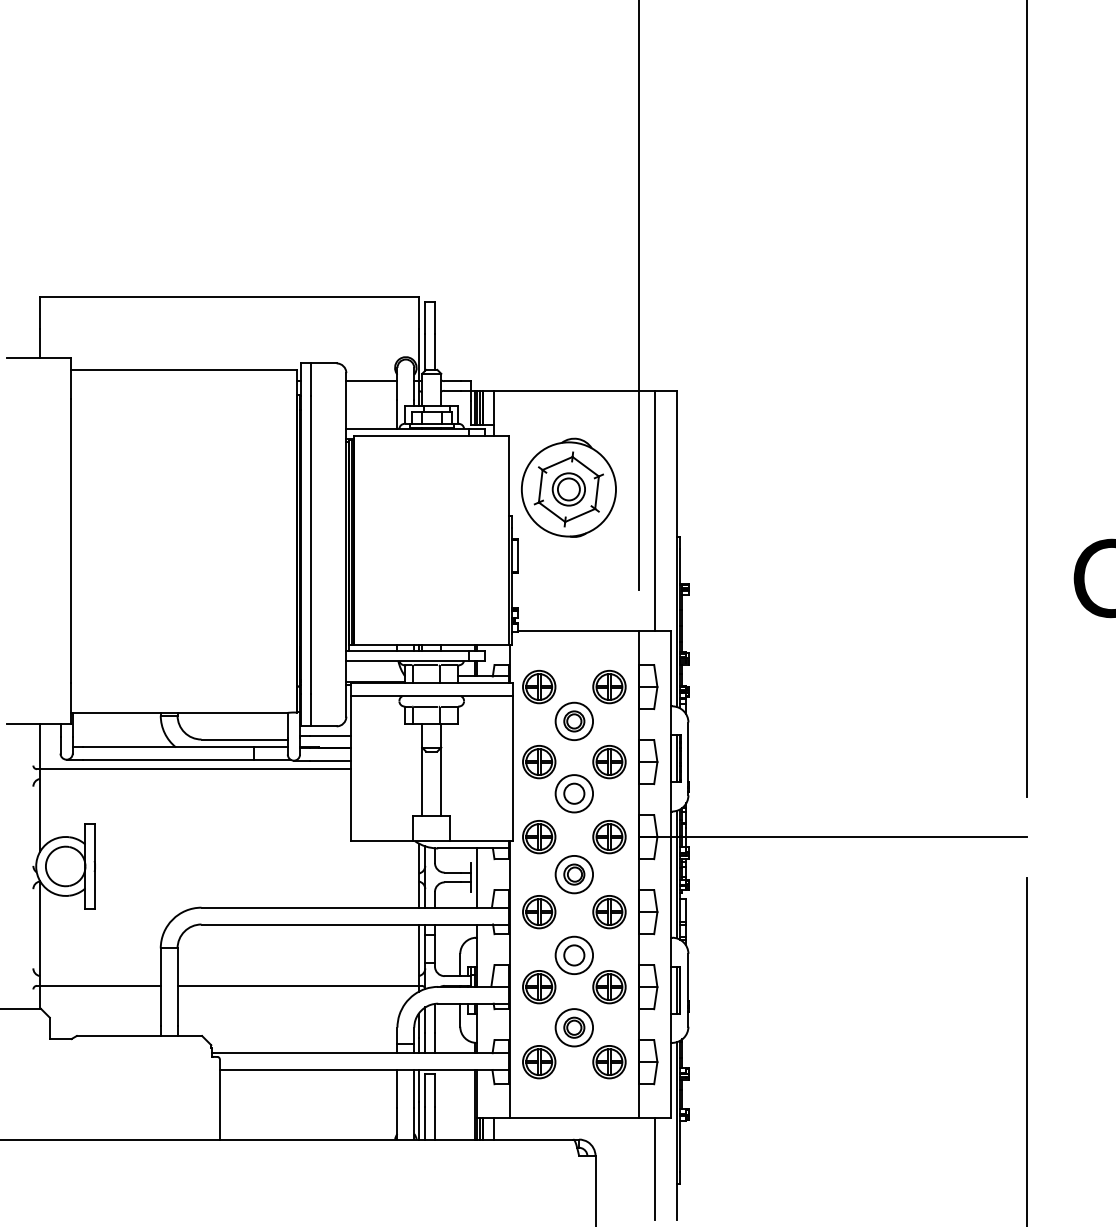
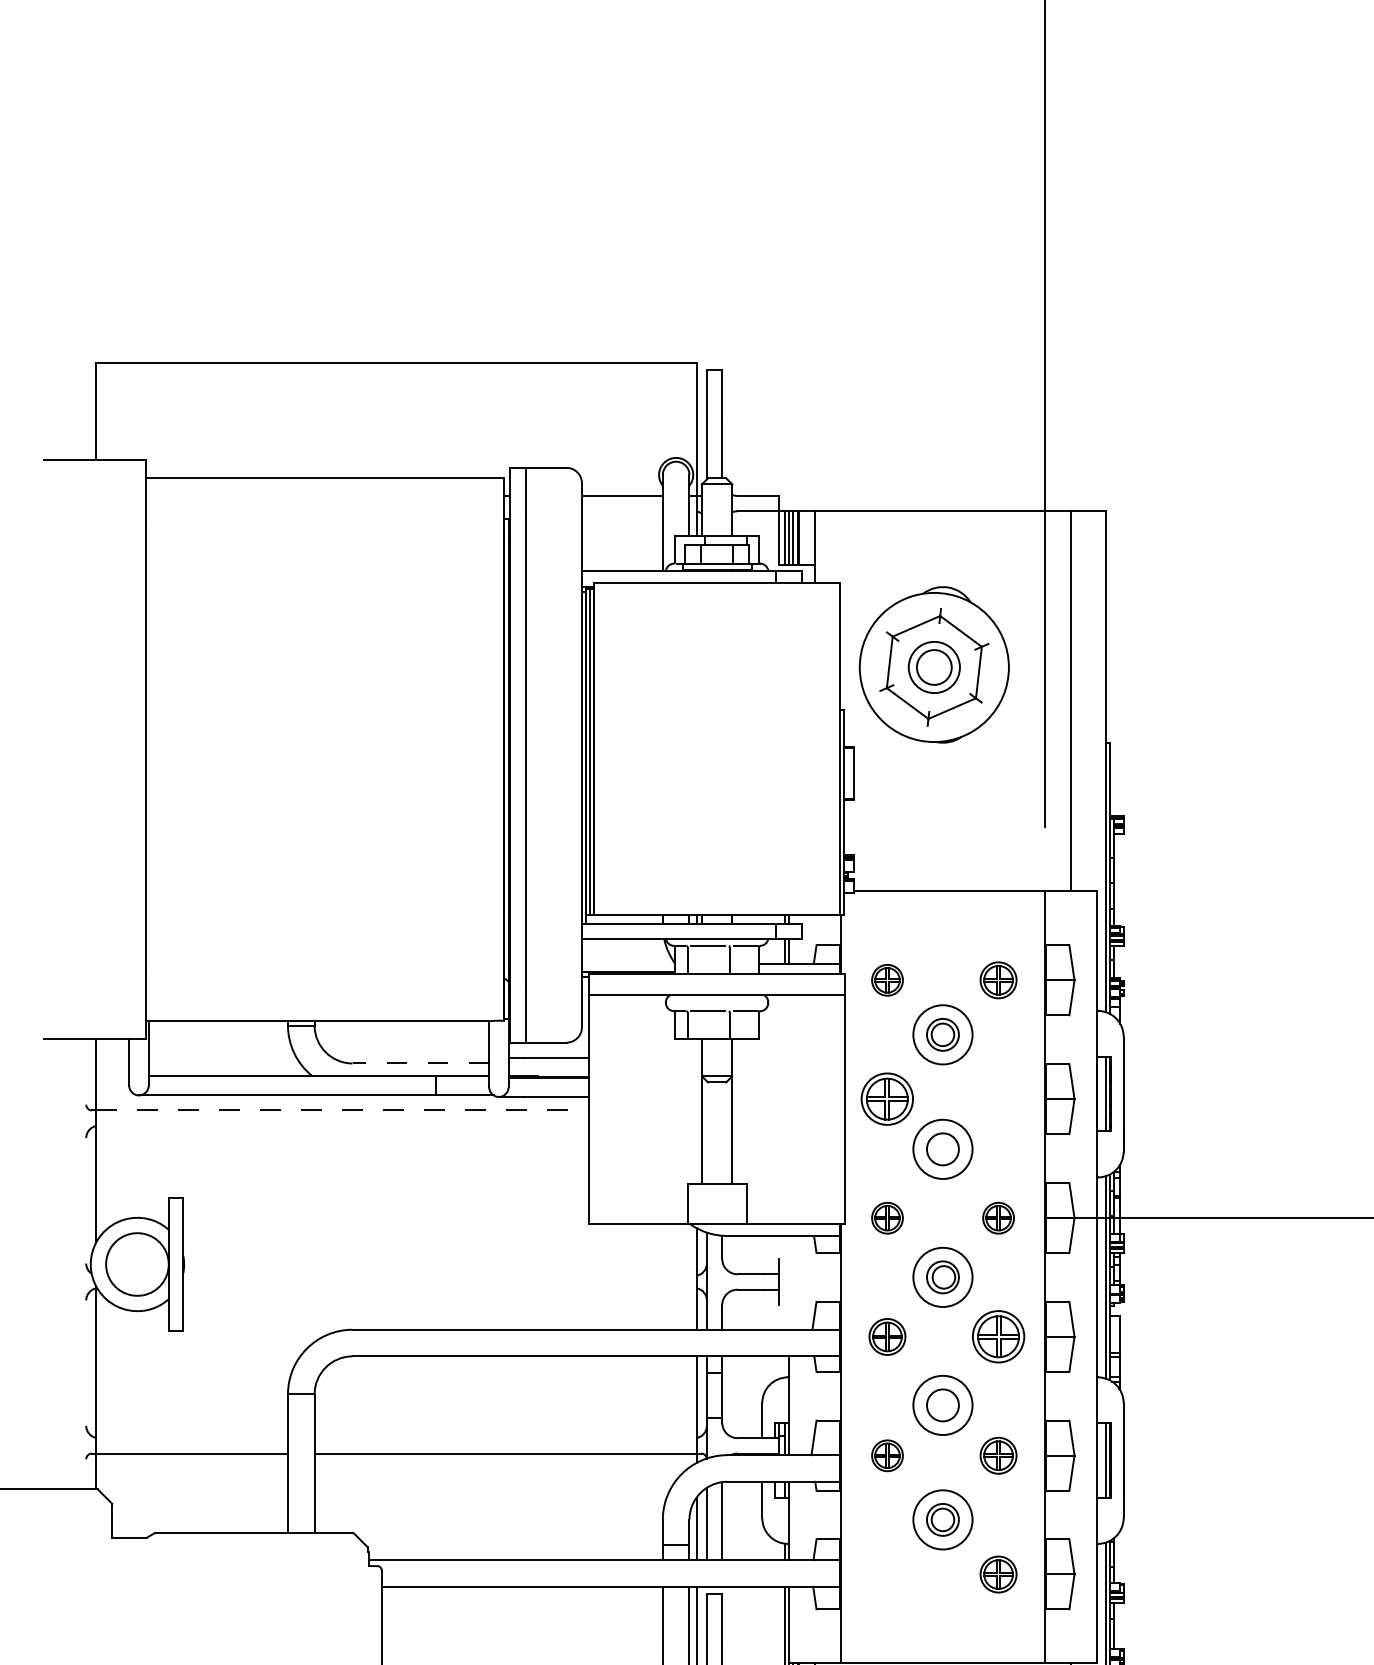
part: (539, 686) -> (887, 979), size x0.6
part: (609, 686) -> (998, 979), size x0.7
line: (244, 739) -> (420, 1063), solid -> dashed
part: (609, 762) -> (998, 1099), removed
line: (195, 769) -> (343, 1110), solid -> dashed
part: (539, 837) -> (887, 1218), size x0.6
part: (609, 837) -> (998, 1218), size x0.6
line: (477, 877) -> (789, 1281), removed
part: (539, 912) -> (887, 1337), size x0.7
part: (539, 987) -> (887, 1456), size x0.6
part: (609, 987) -> (998, 1456), size x0.7
part: (539, 1062) -> (887, 1574), removed
part: (609, 1062) -> (998, 1574), size x0.7

